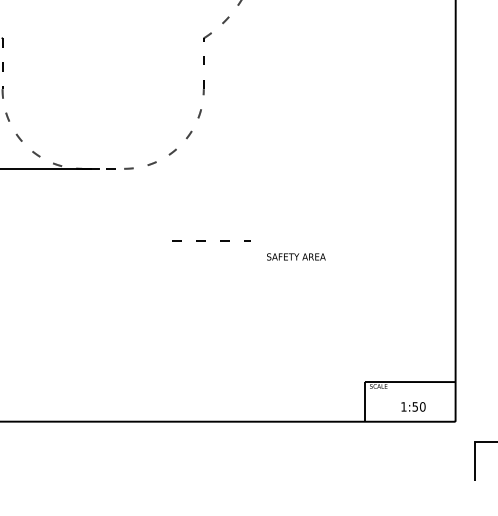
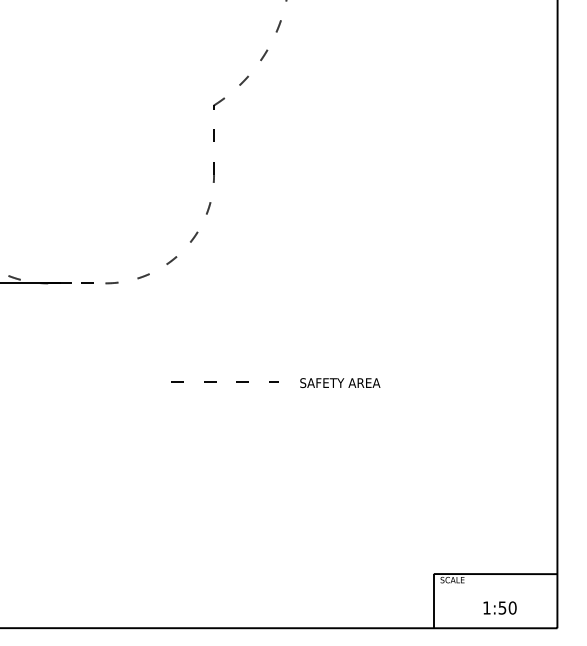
text: (296, 256) -> (340, 382), moved

